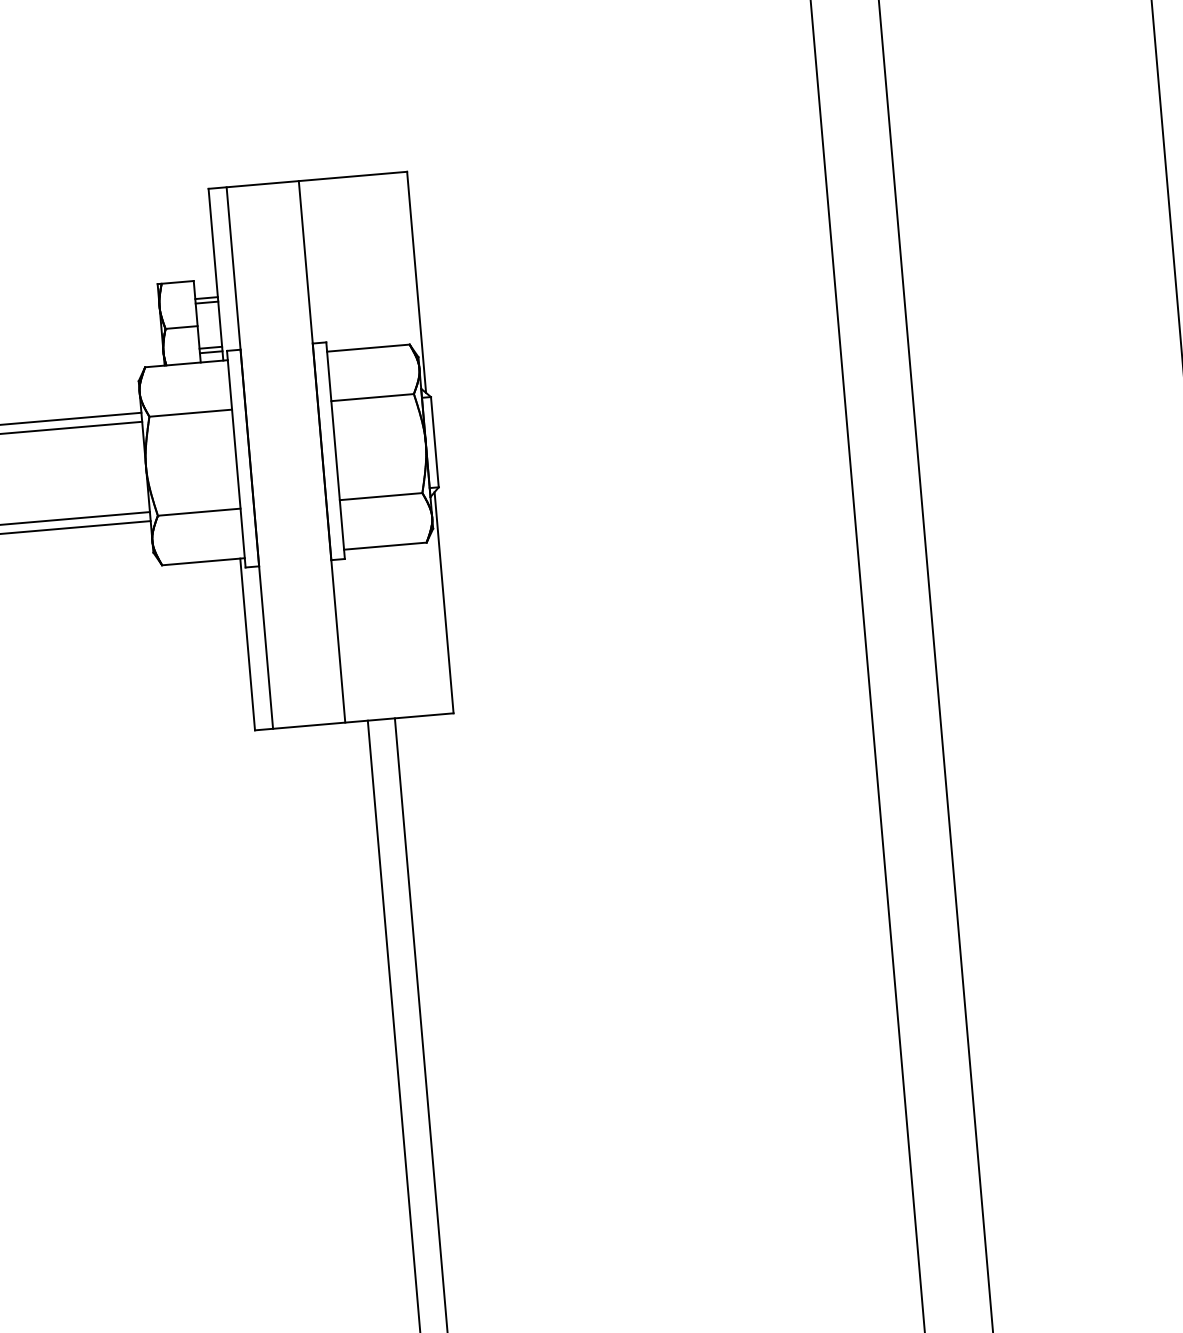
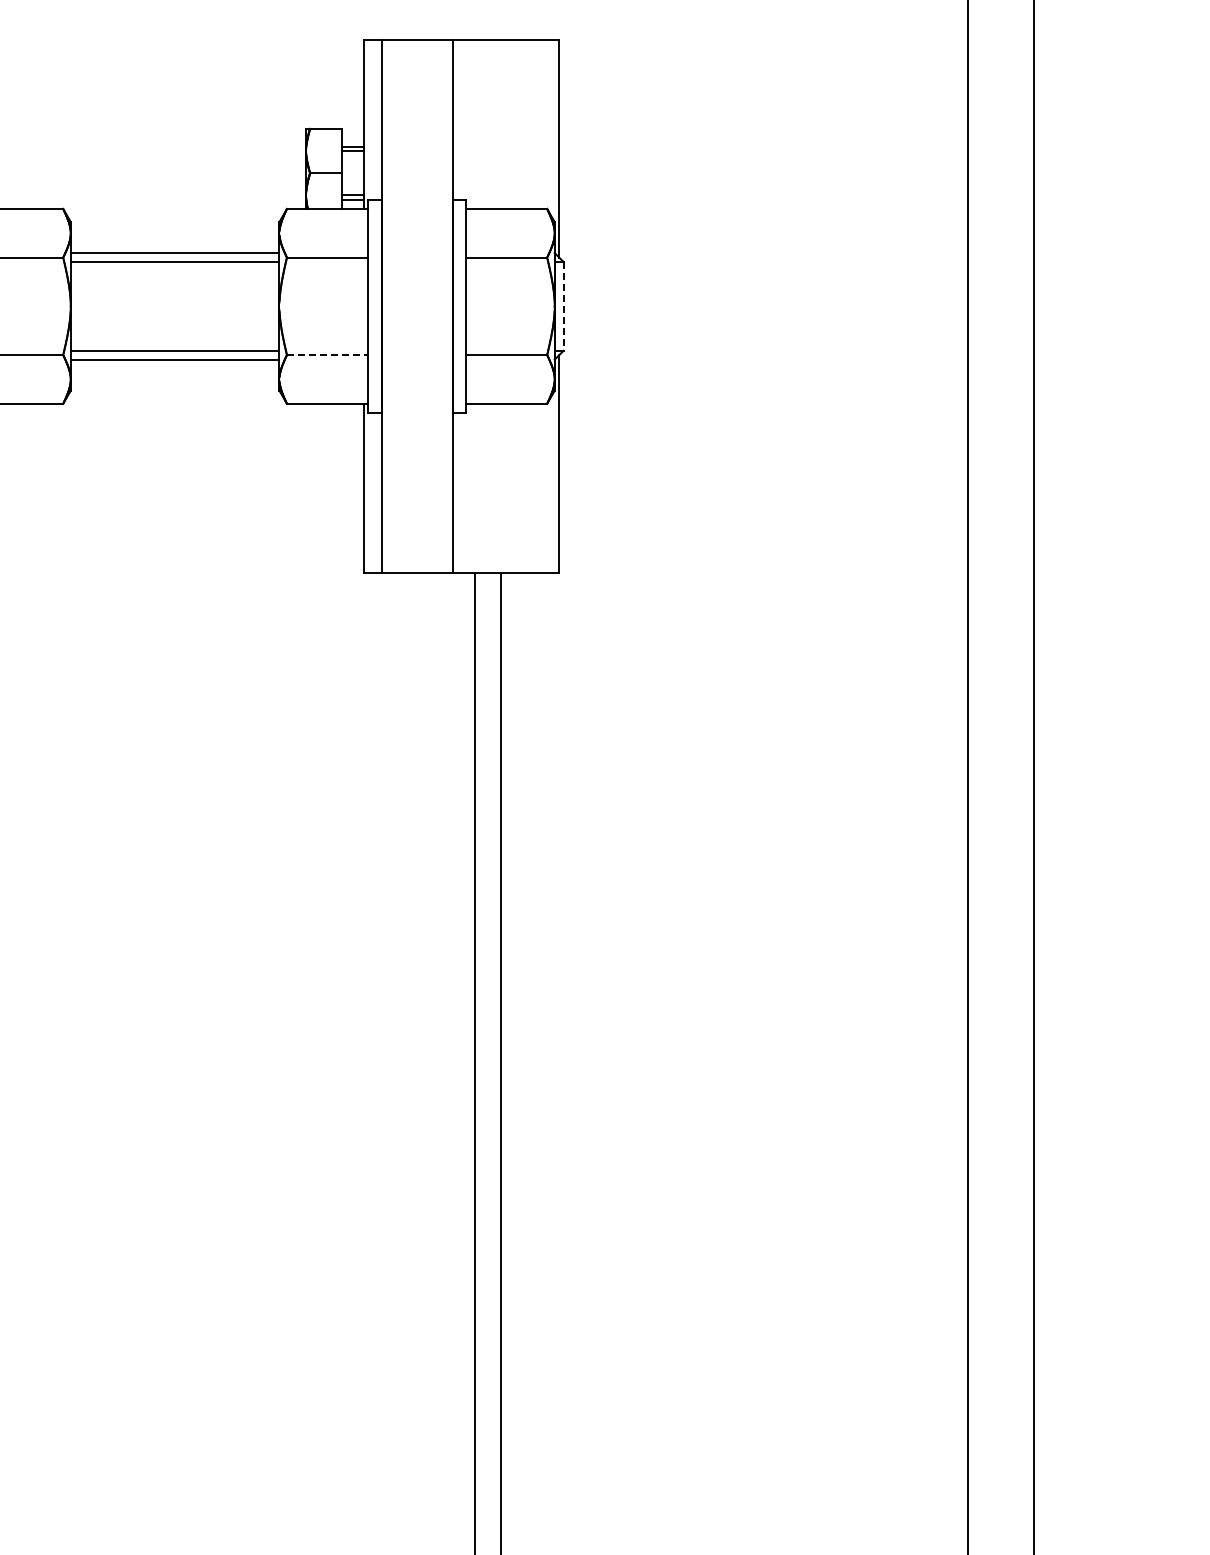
line: (434, 442) -> (563, 306), solid -> dashed
line: (199, 512) -> (327, 355), solid -> dashed

